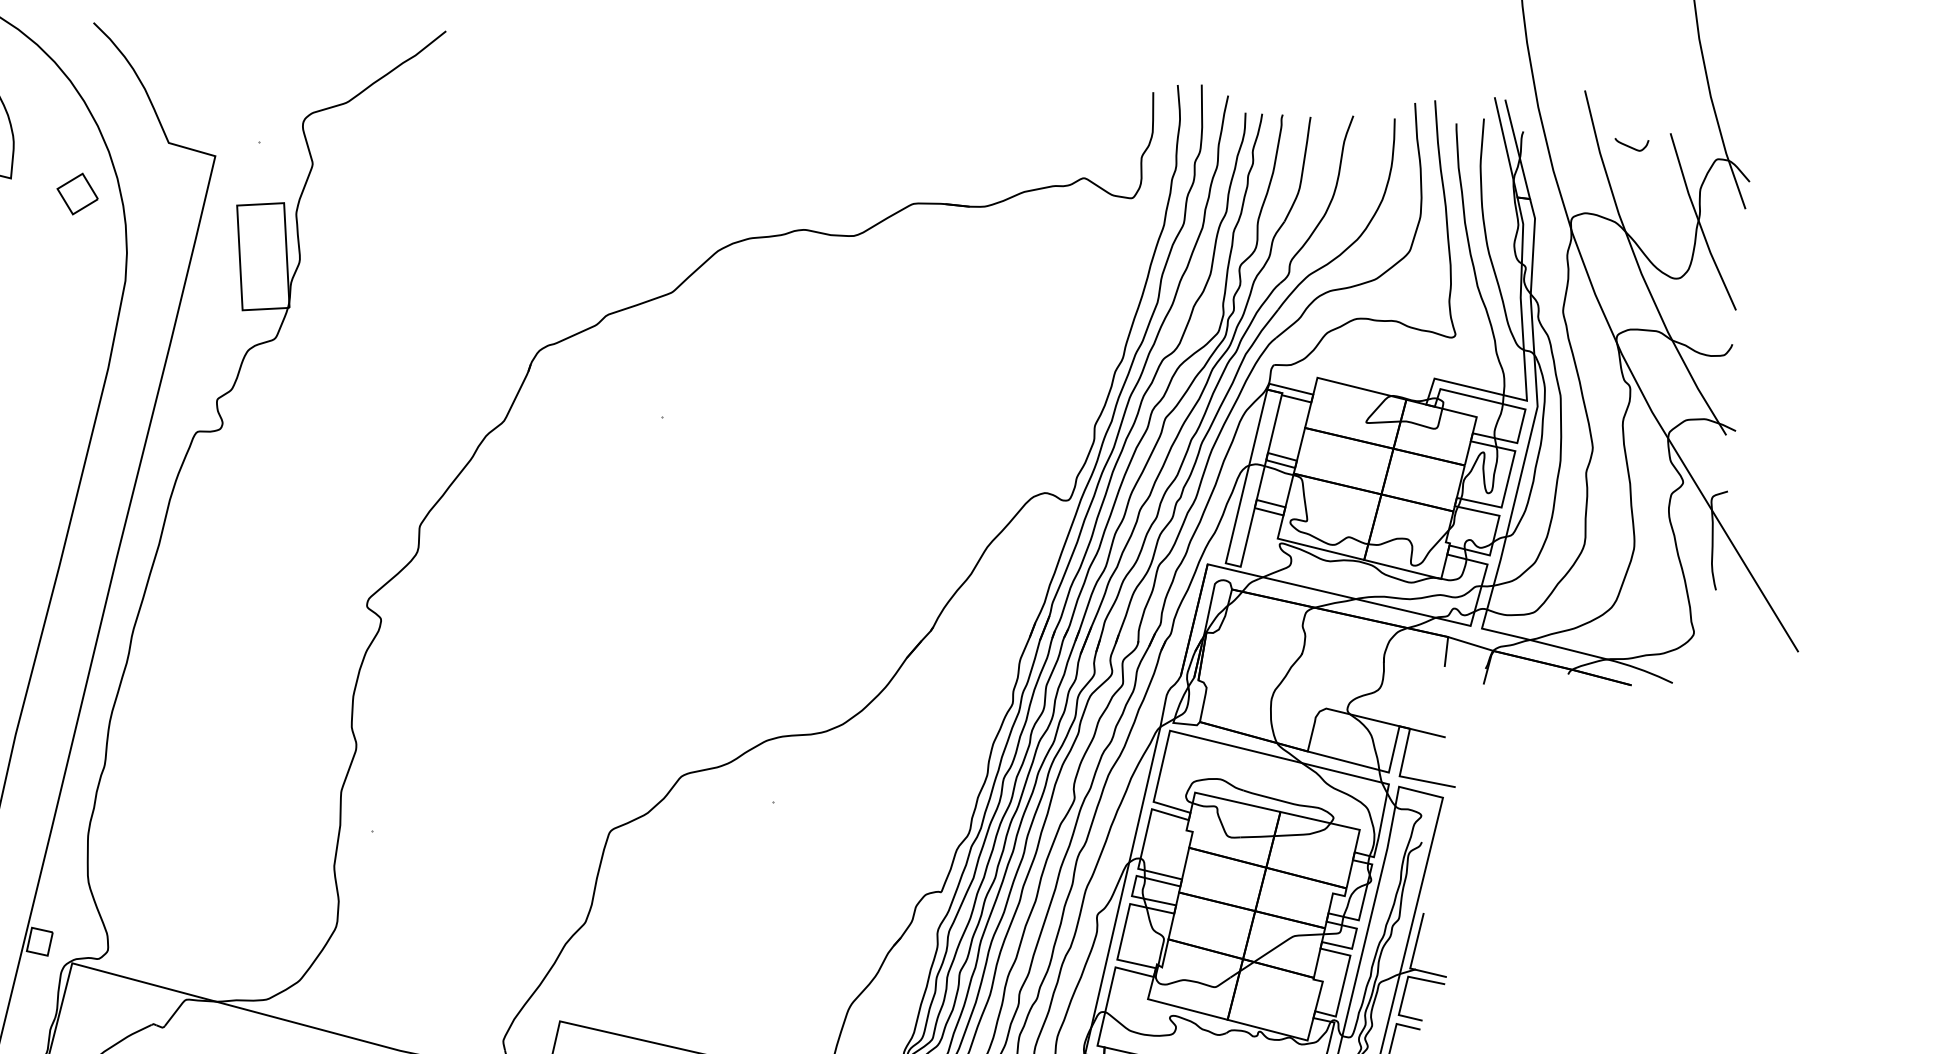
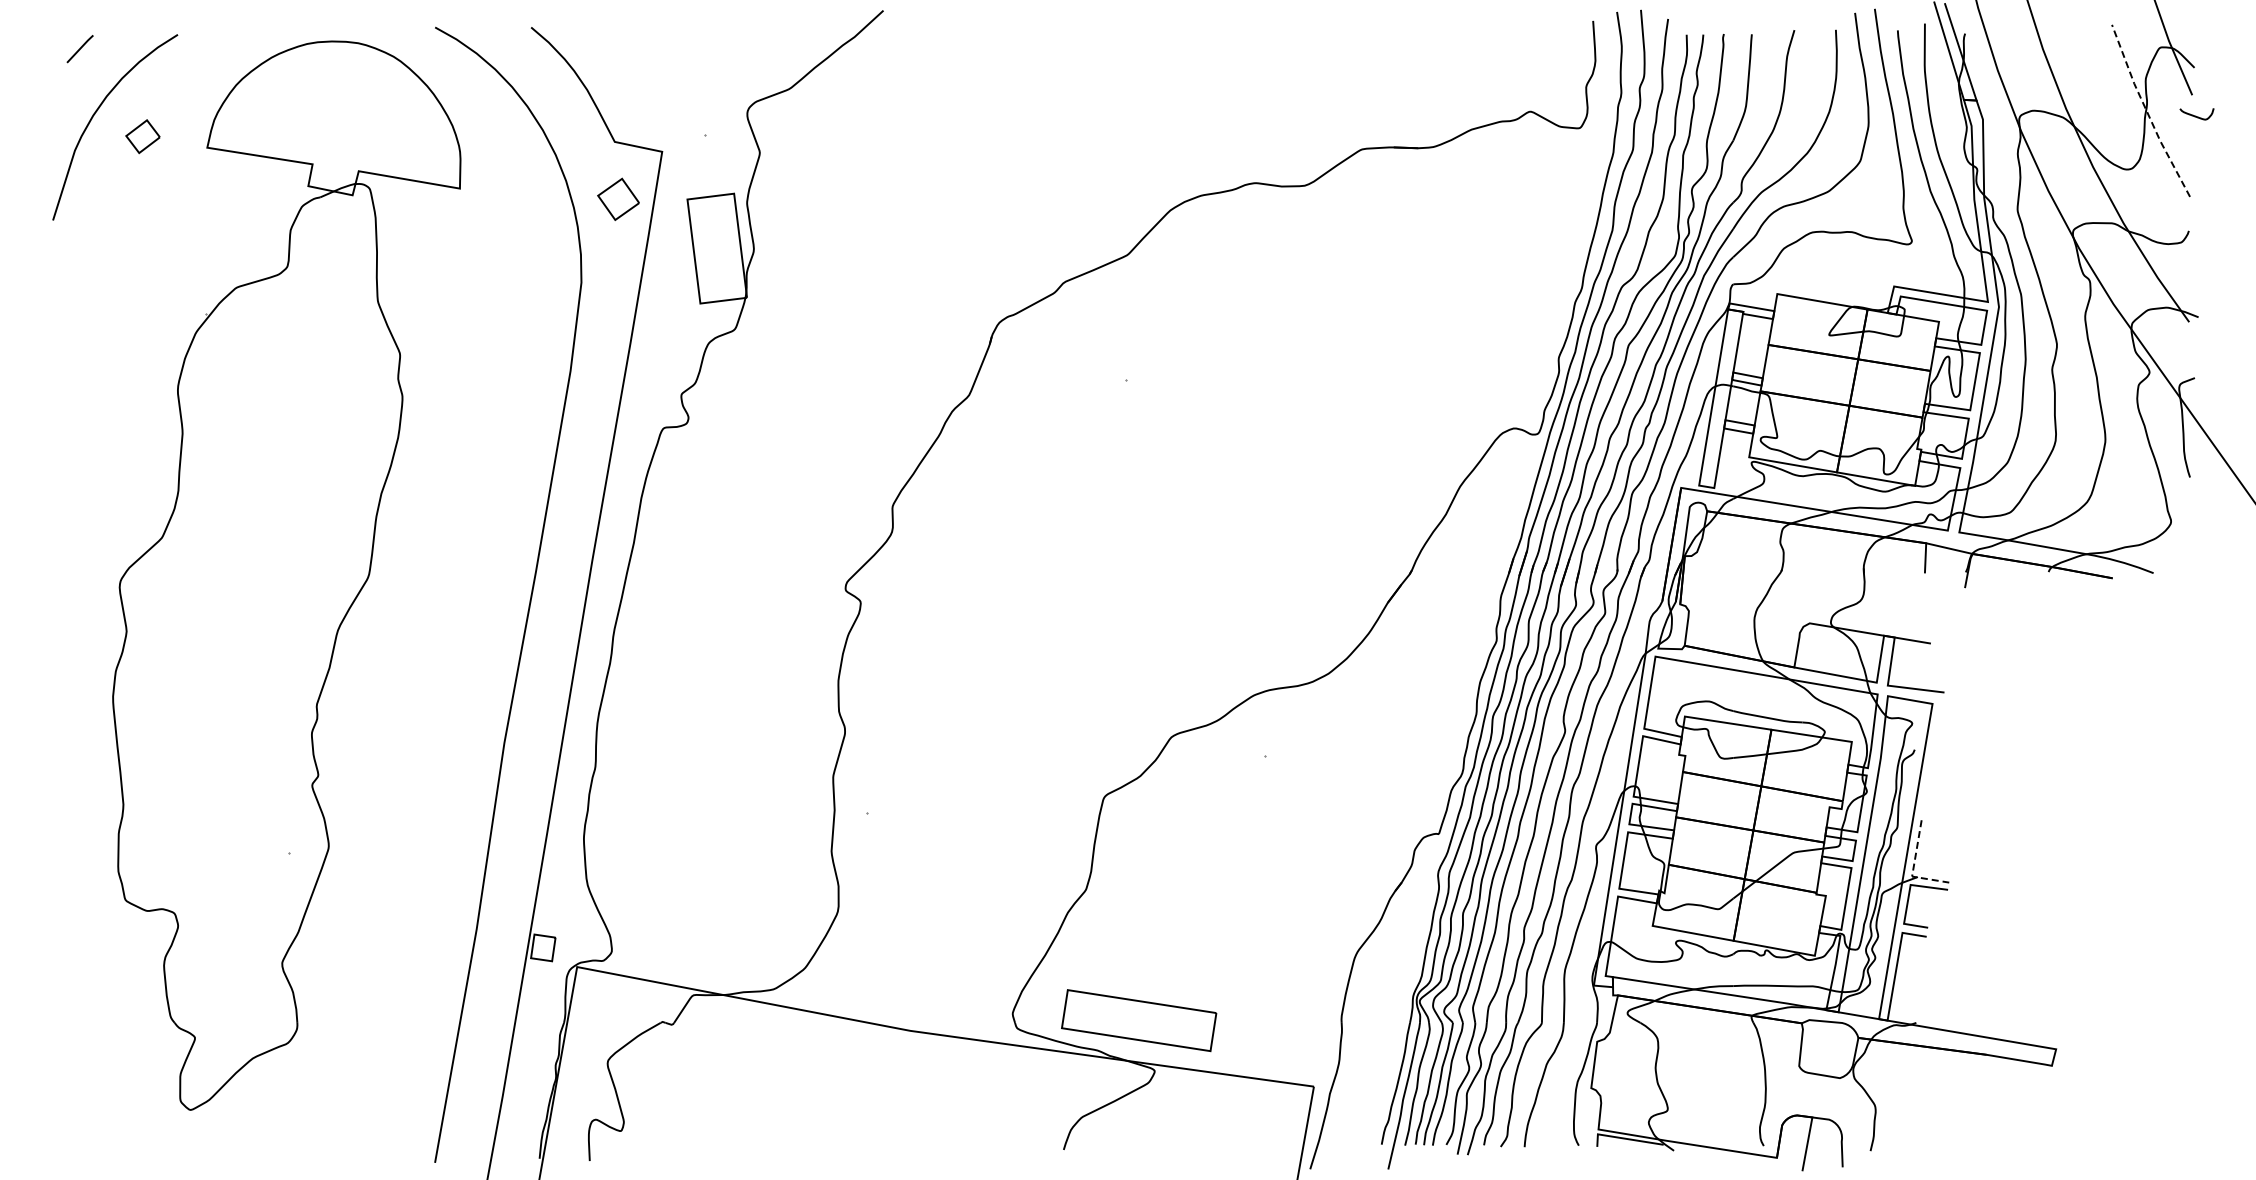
curve: (1630, 146) -> (2195, 115), moved
part: (77, 193) -> (618, 198), moved
line: (1699, 223) -> (2147, 112), solid -> dashed
line: (1412, 959) -> (1913, 867), solid -> dashed

